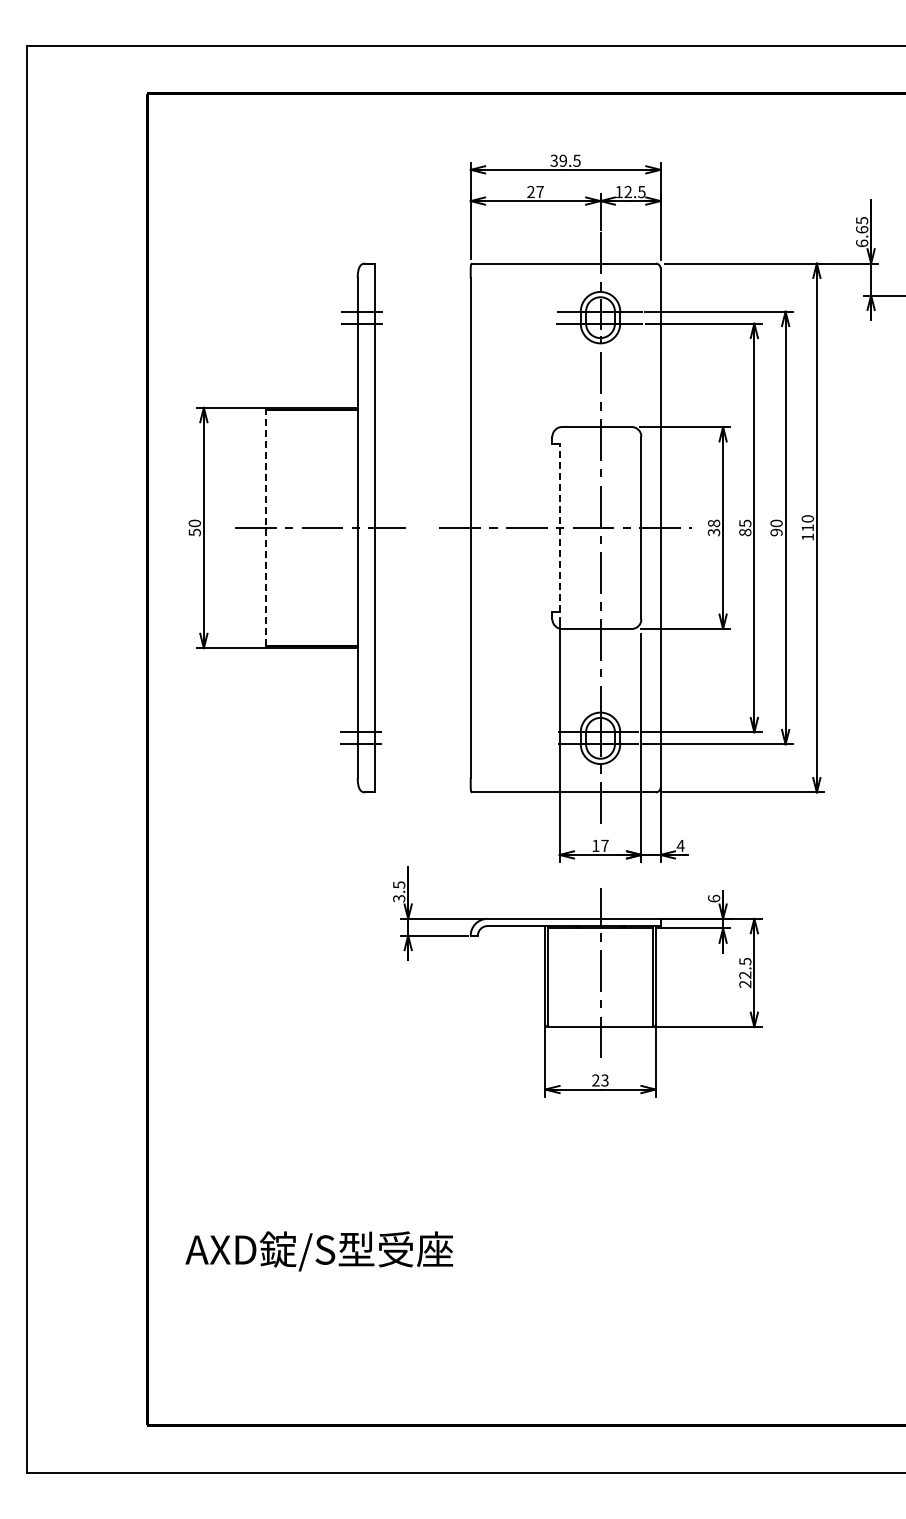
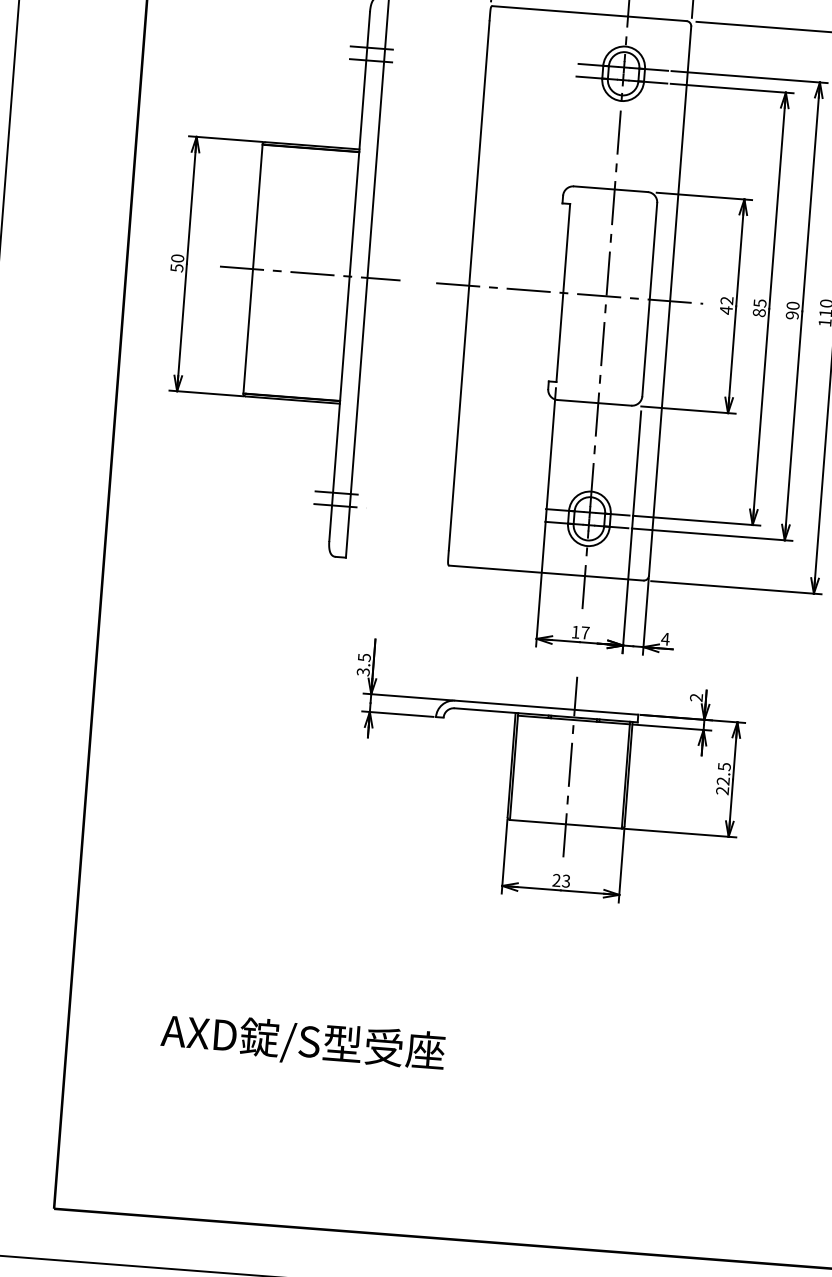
line: (559, 527) -> (563, 292), dashed -> solid
text: (713, 527) -> (726, 304), 38 -> 42
line: (266, 528) -> (253, 269), dashed -> solid
text: (714, 898) -> (696, 697), 6 -> 2
text: (319, 1251) -> (303, 1042), moved

